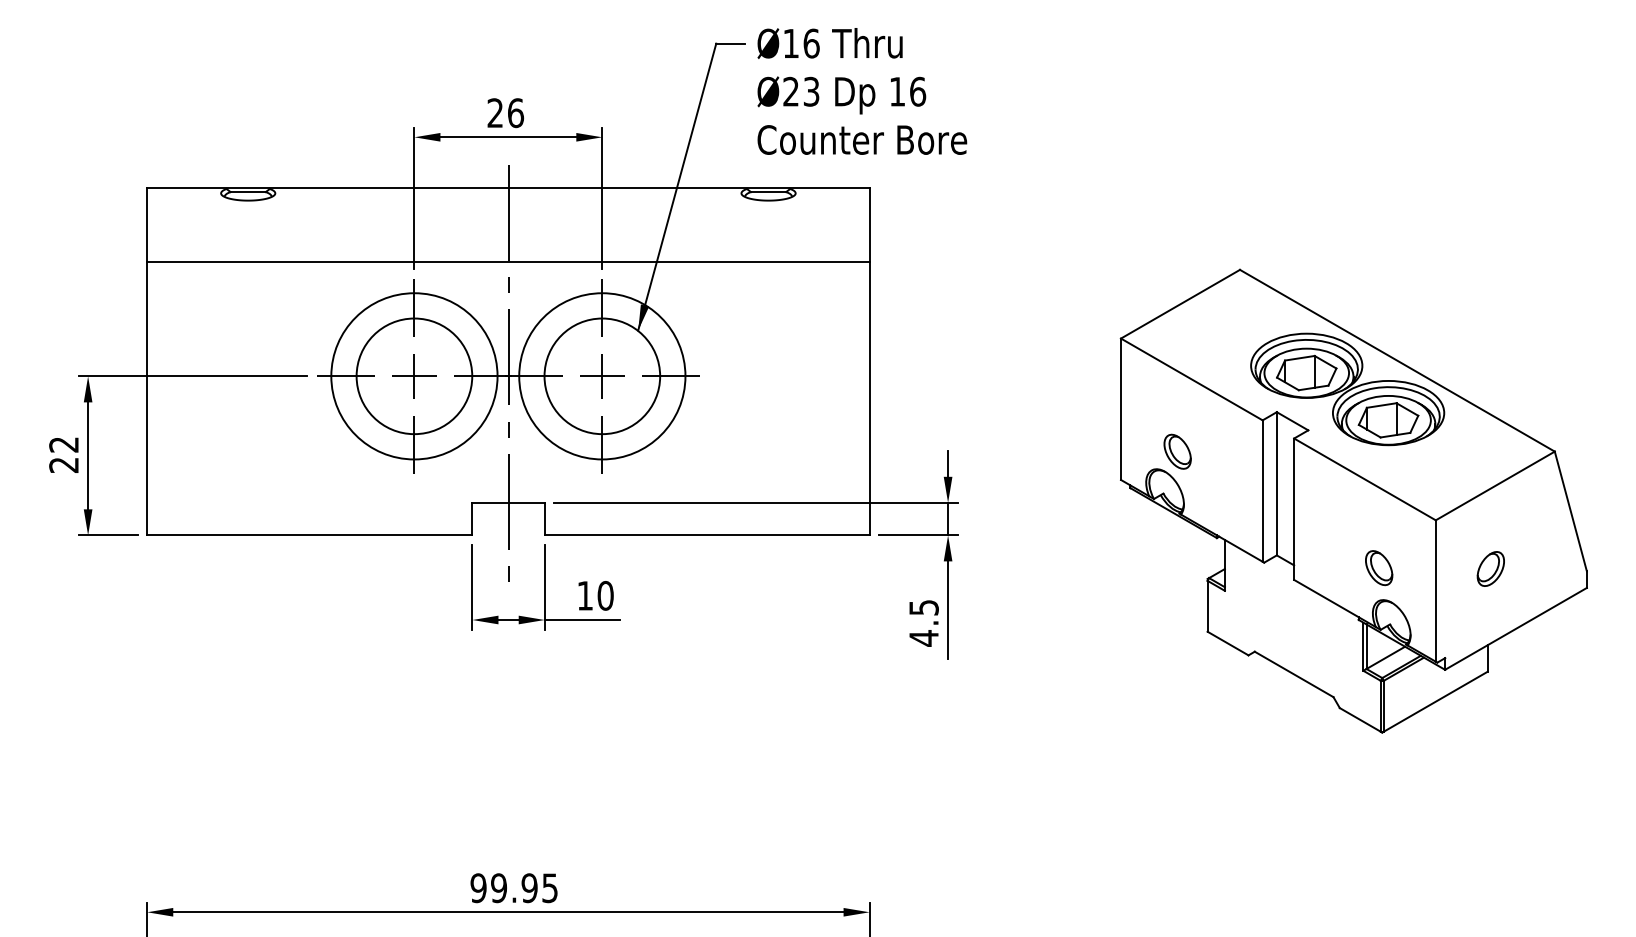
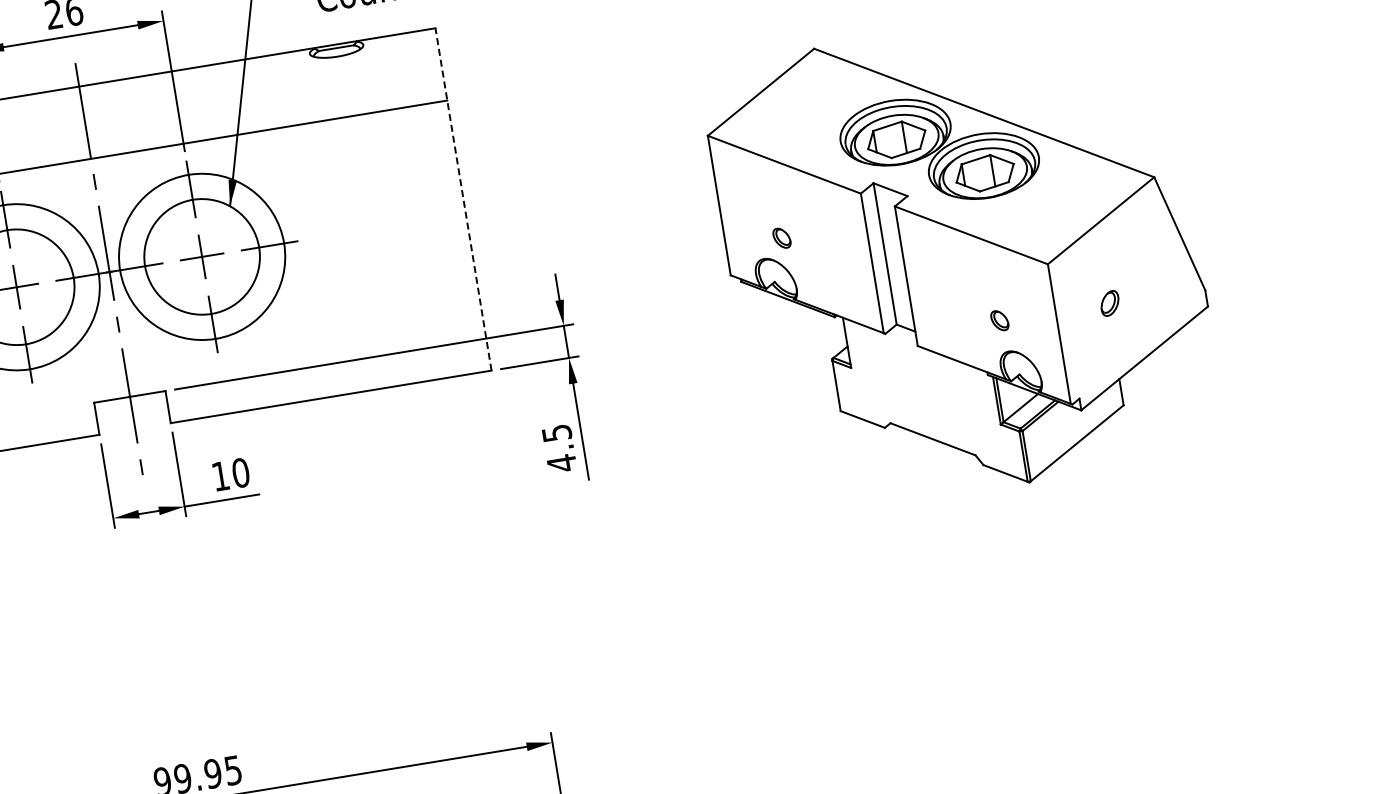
line: (869, 361) -> (463, 199), solid -> dashed
part: (1177, 451) -> (781, 238), size x0.6
part: (1379, 568) -> (1000, 320), size x0.6
part: (1490, 568) -> (1109, 303), size x0.7

